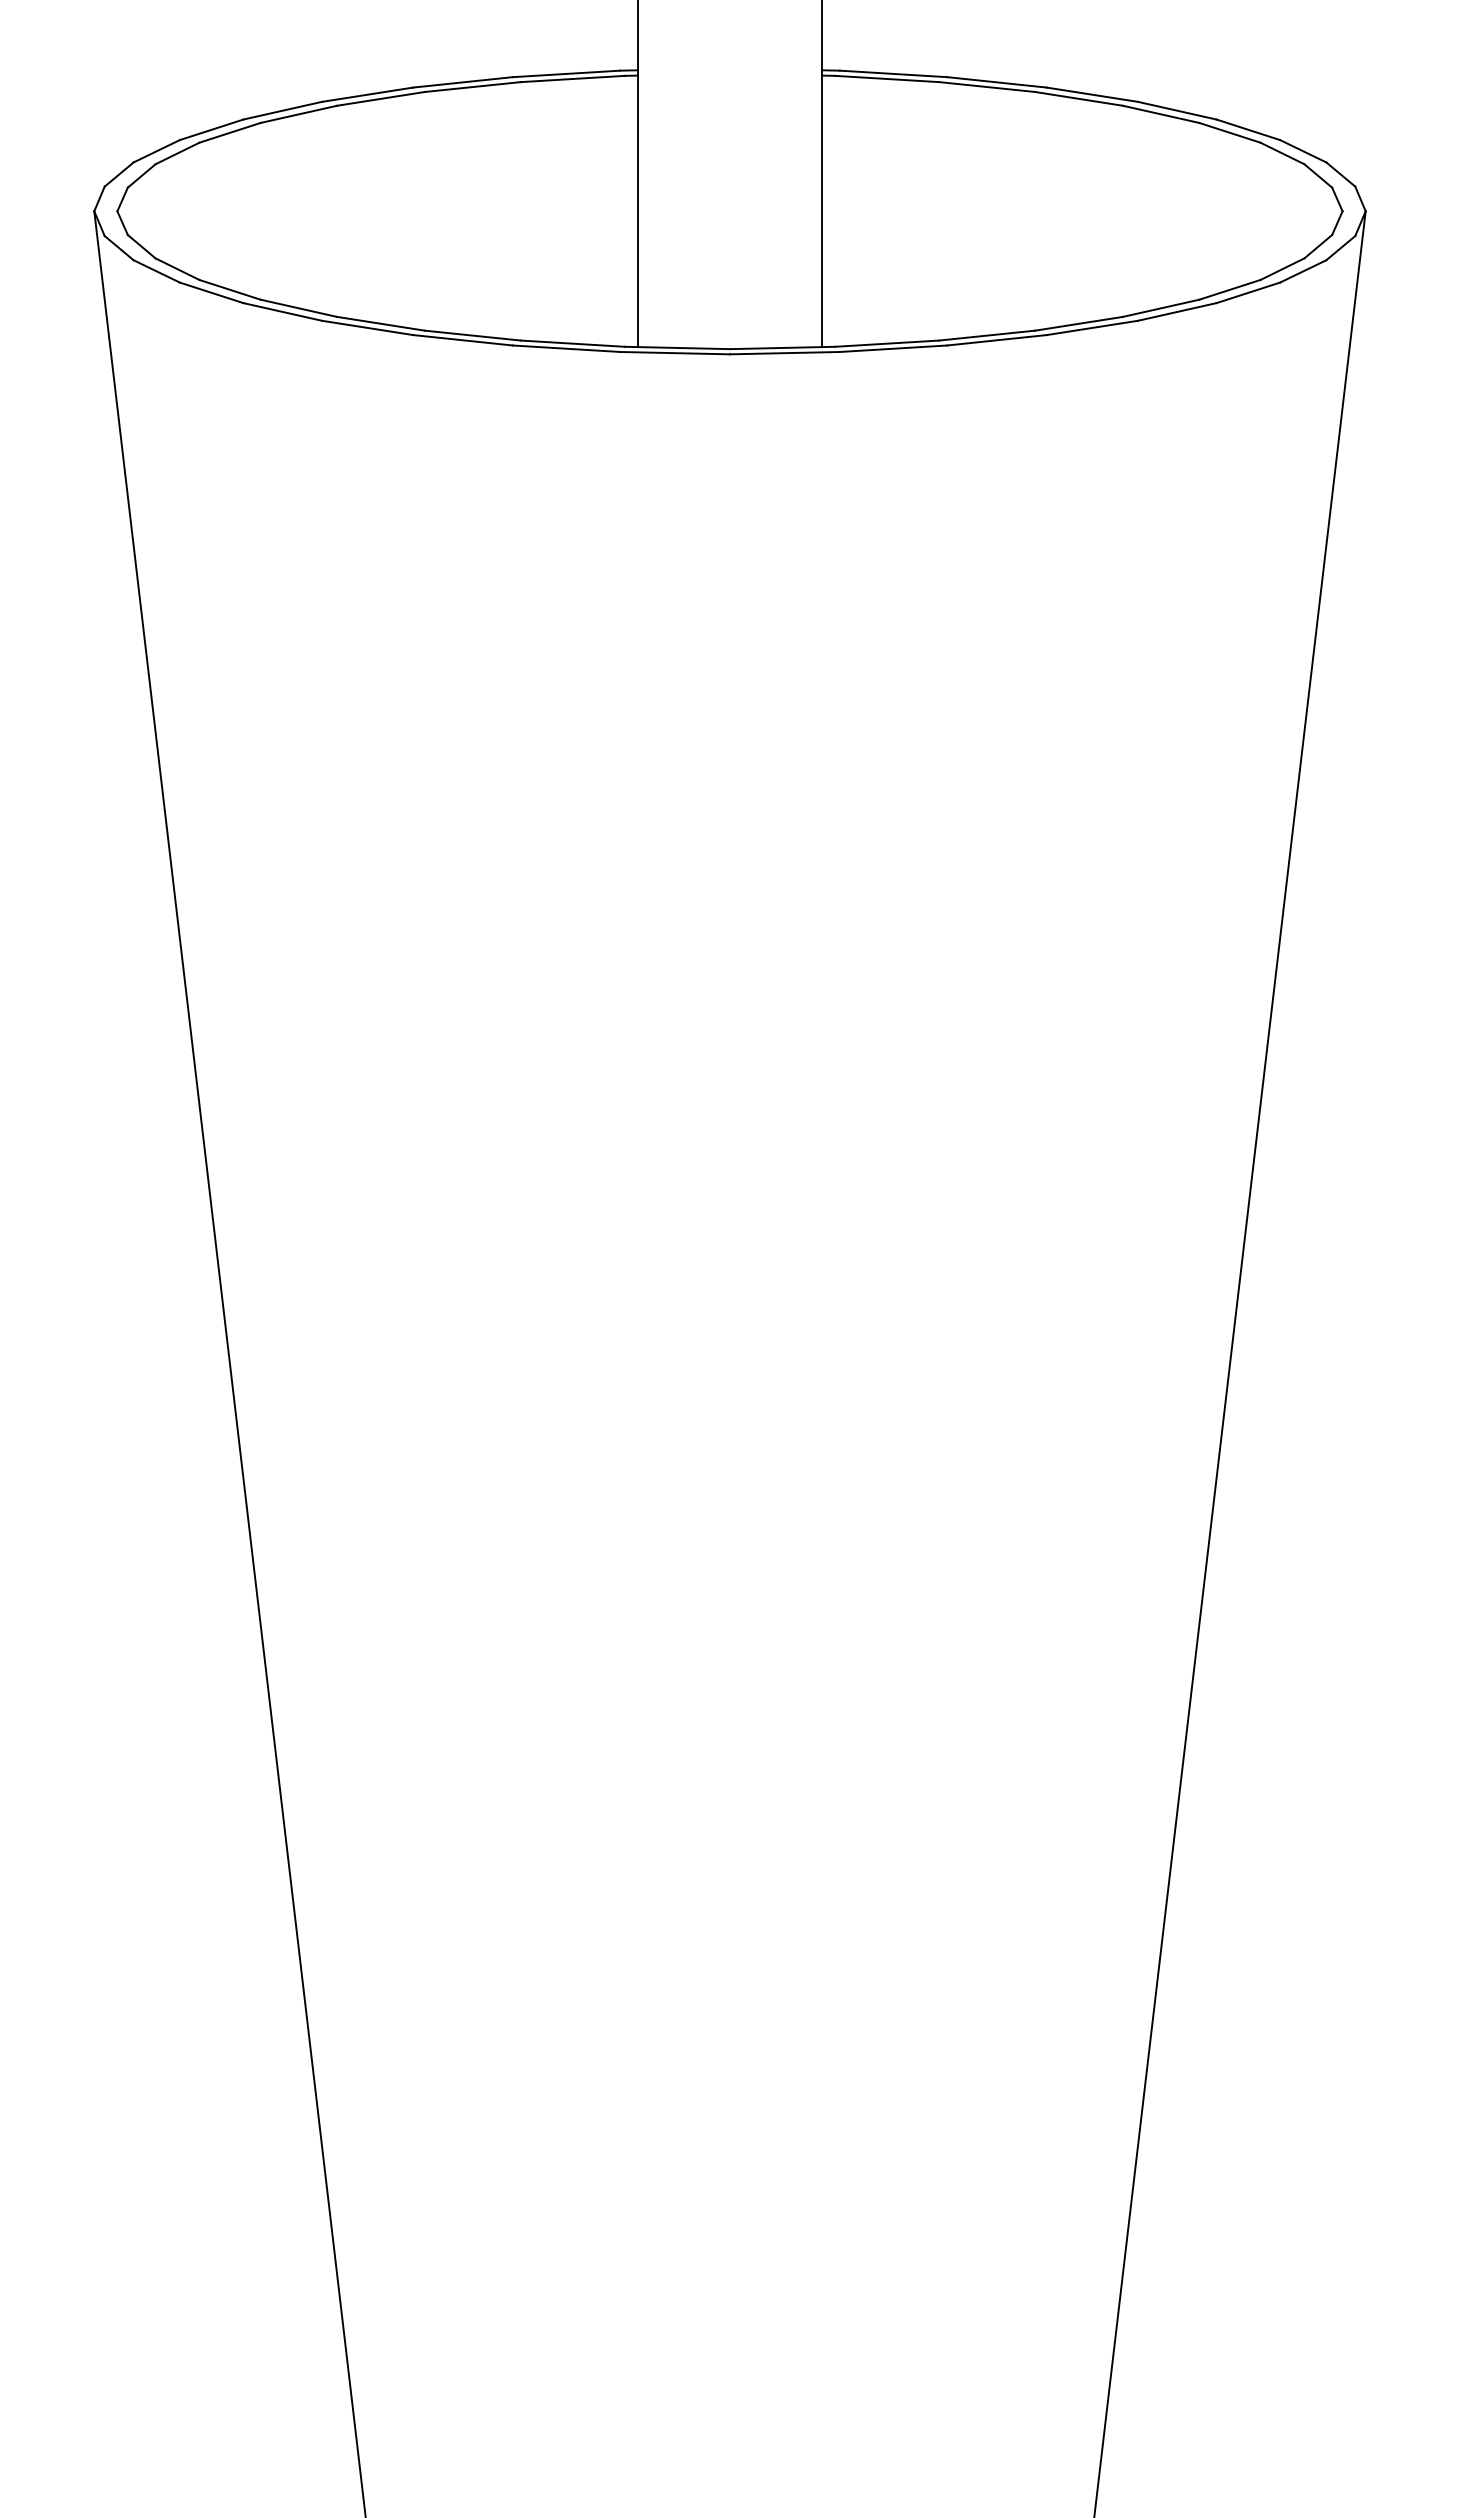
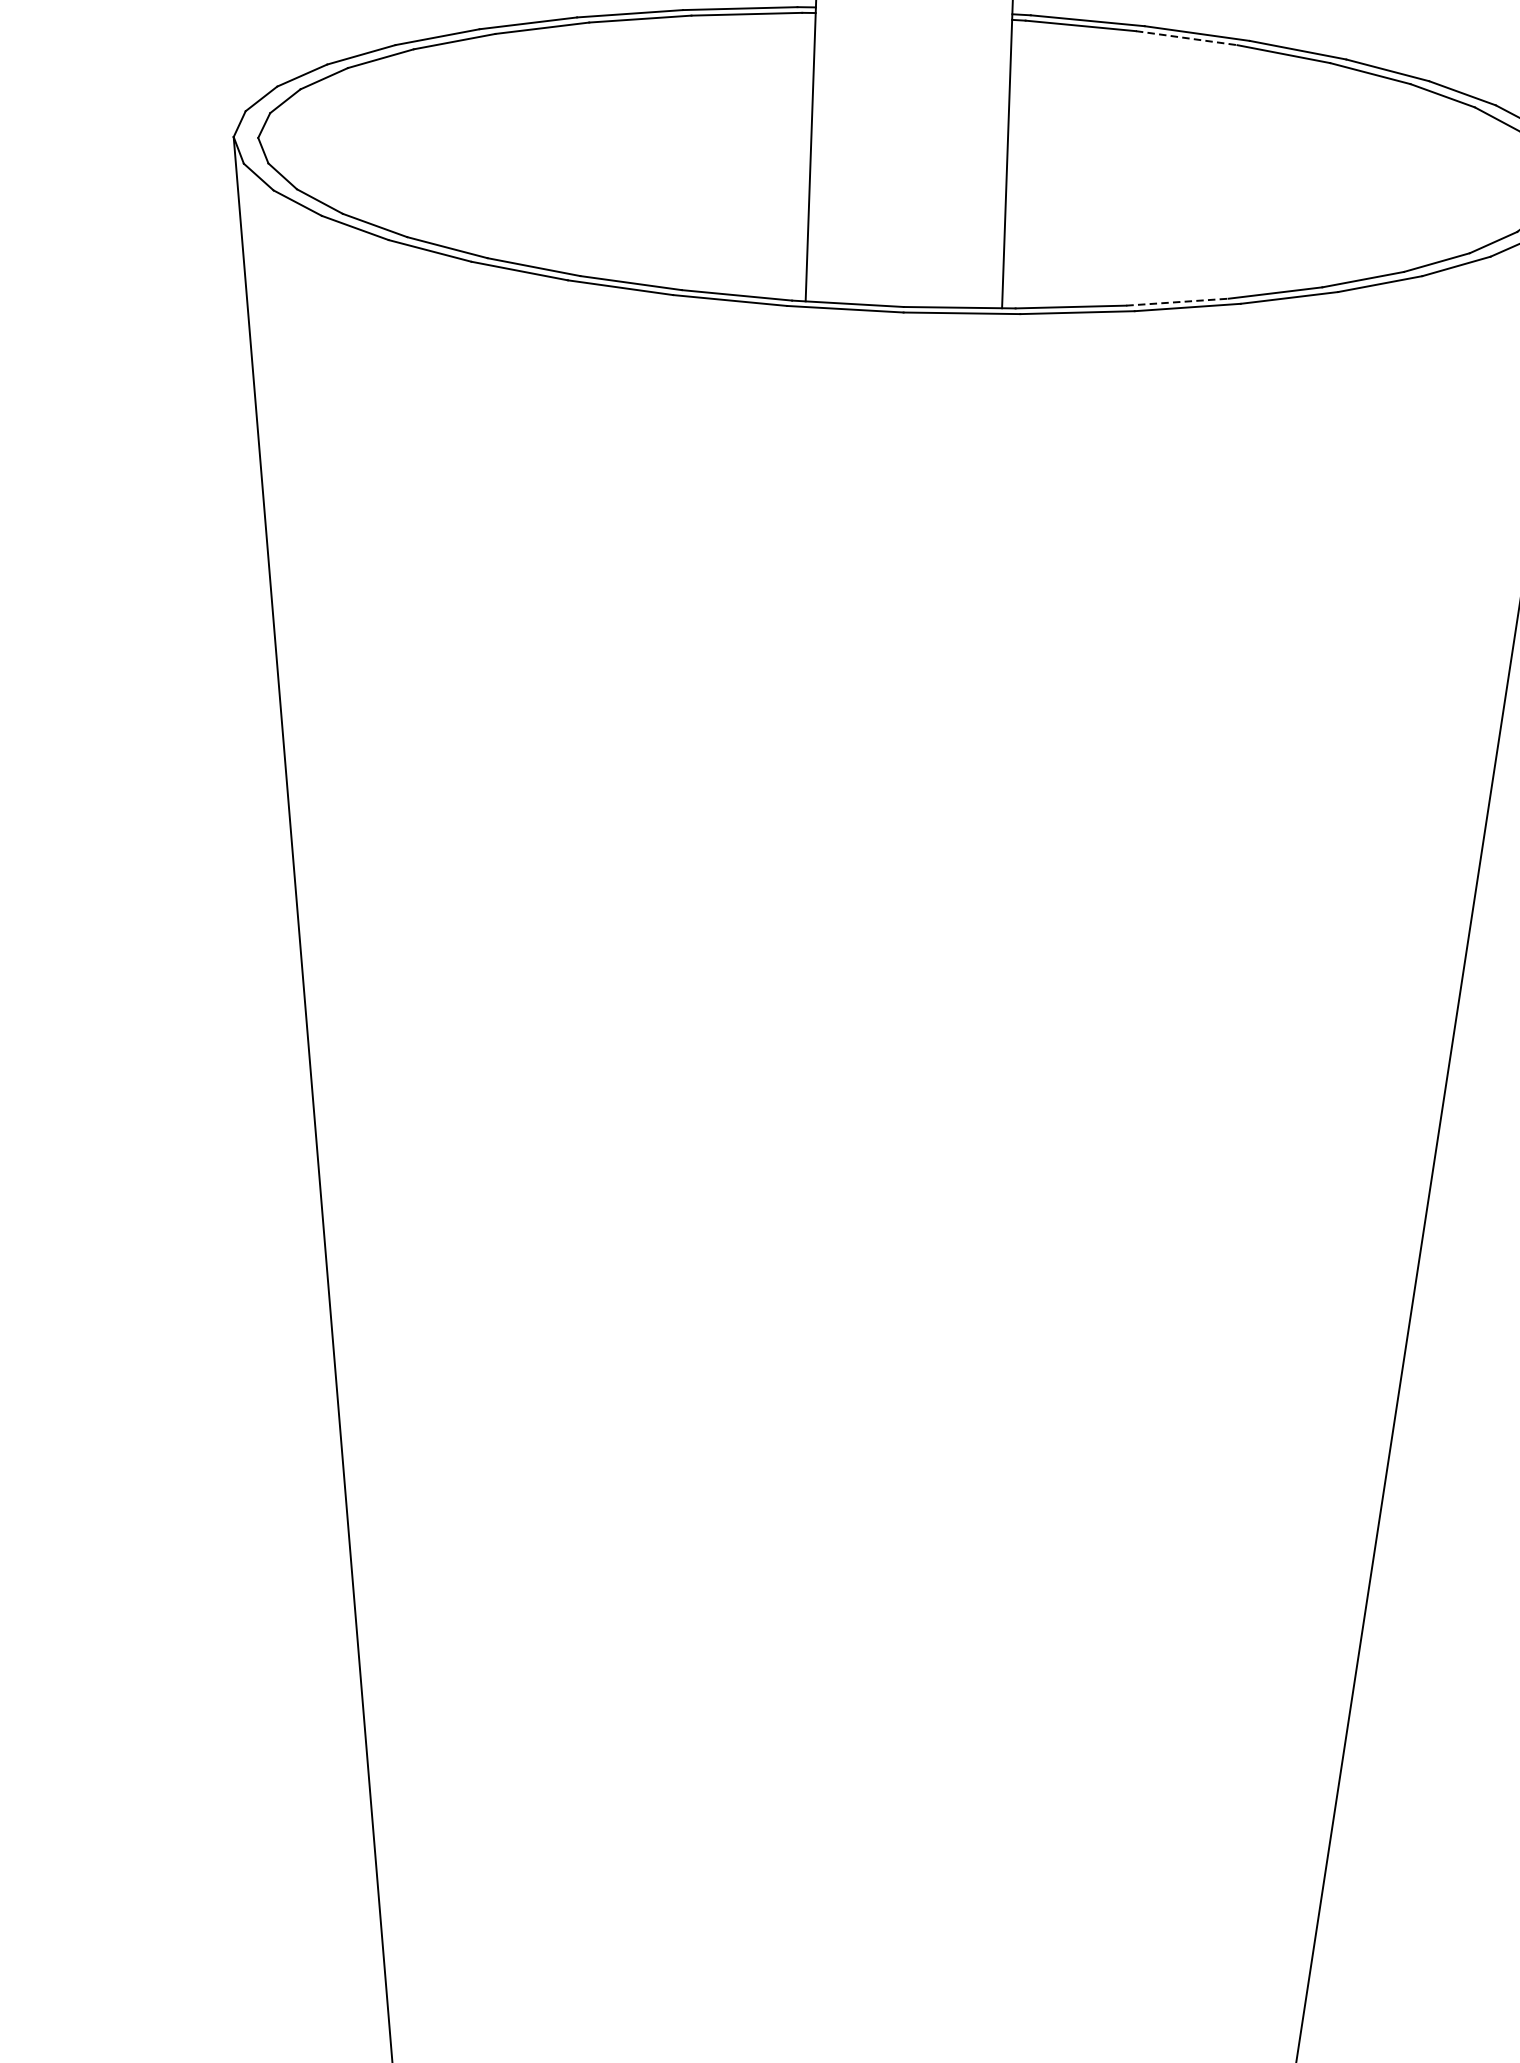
line: (987, 87) -> (1187, 38), solid -> dashed
line: (987, 335) -> (1177, 302), solid -> dashed

